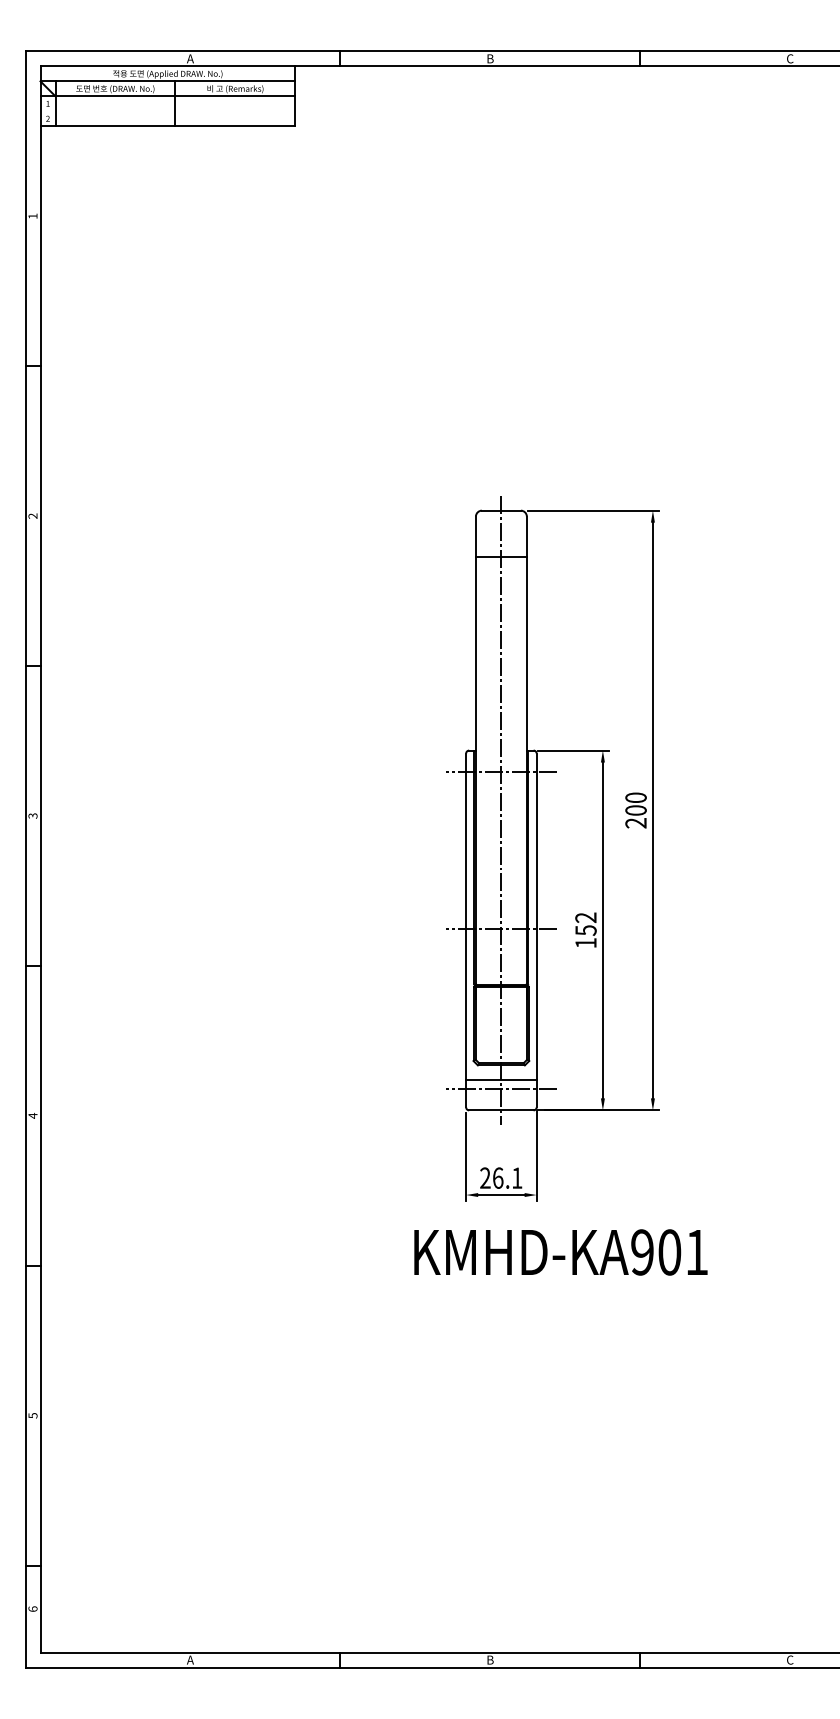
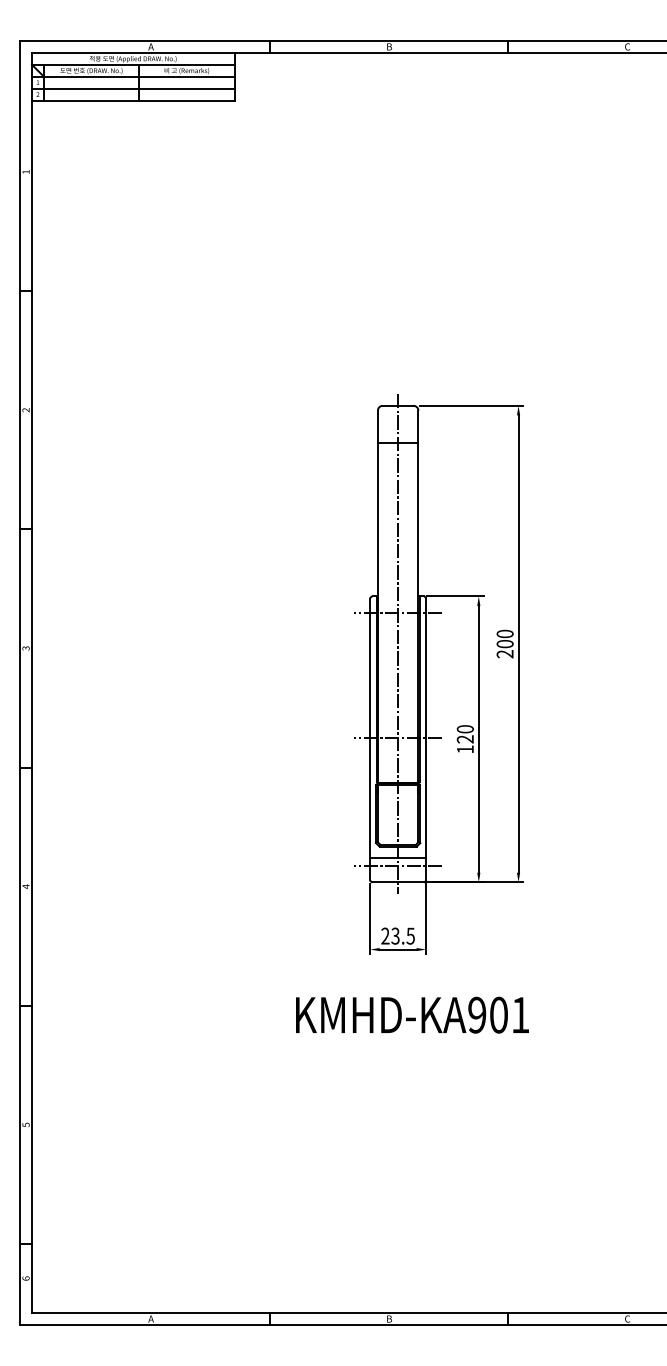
line: (168, 111) -> (133, 88), added
text: (584, 924) -> (464, 734), 152 -> 120
text: (506, 1177) -> (402, 935), 26.1 -> 23.5
text: (560, 1251) -> (412, 1014), moved

